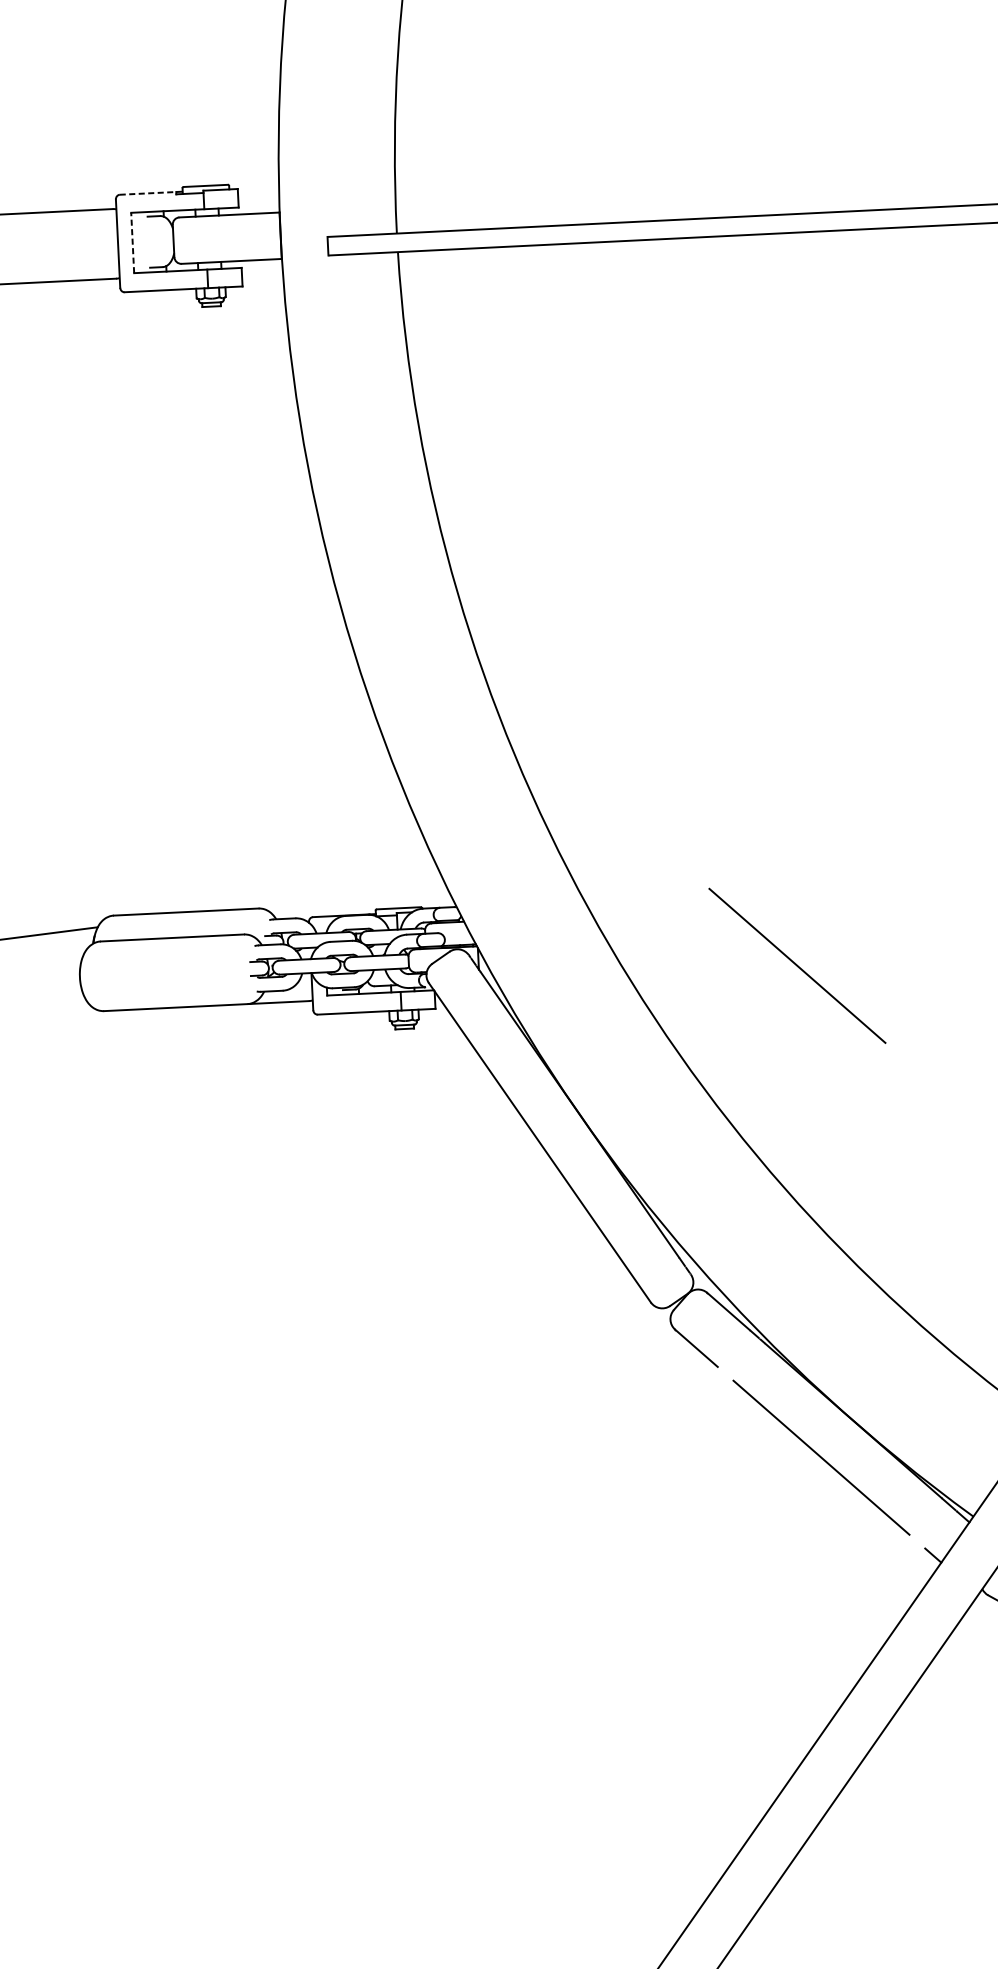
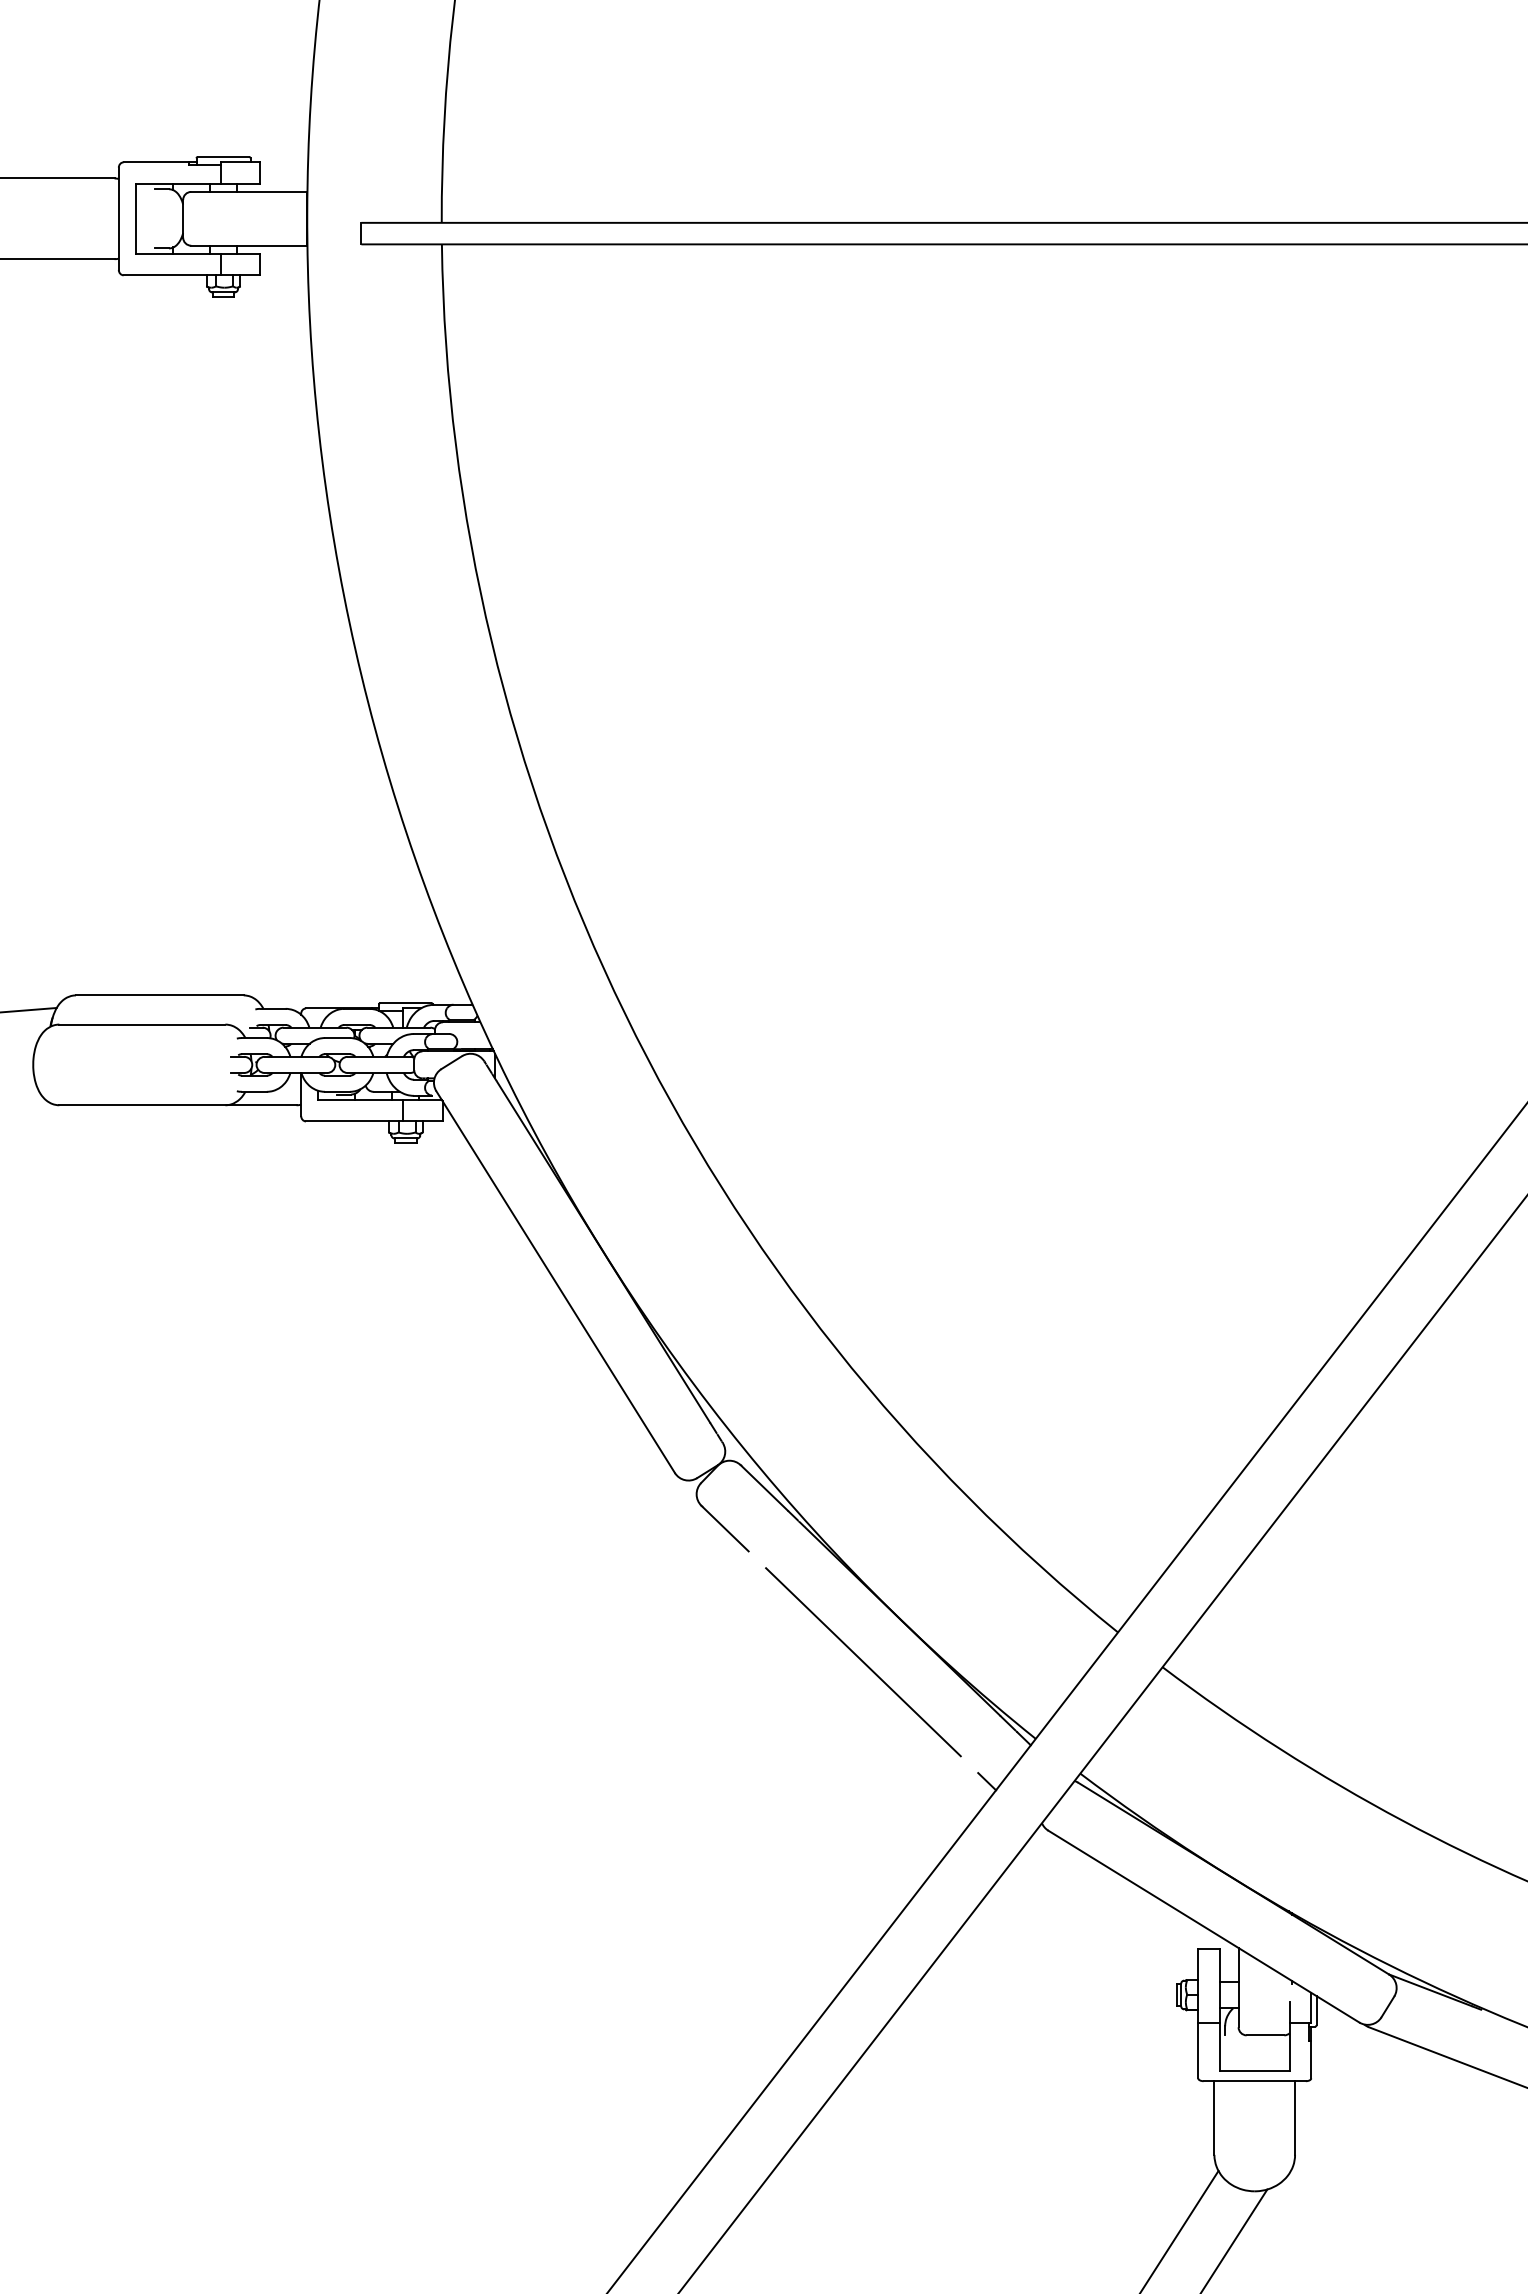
line: (150, 193) -> (159, 162), dashed -> solid
line: (132, 242) -> (135, 218), dashed -> solid
line: (797, 966) -> (863, 1092), removed

